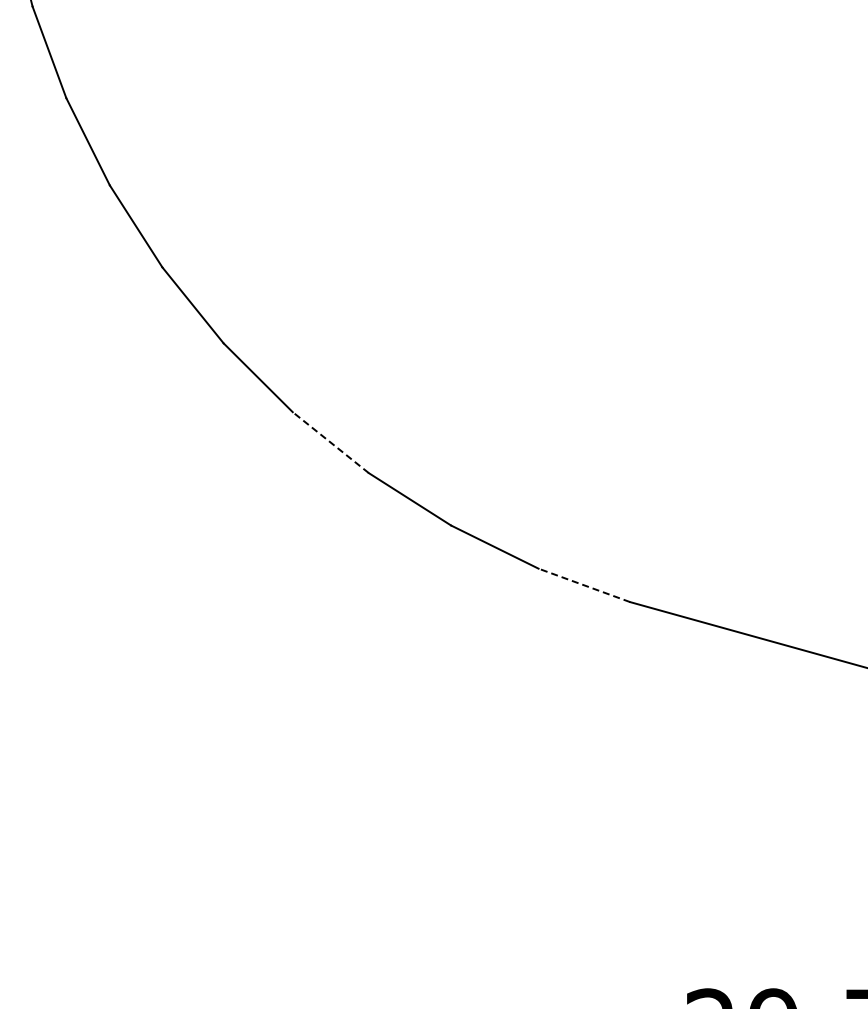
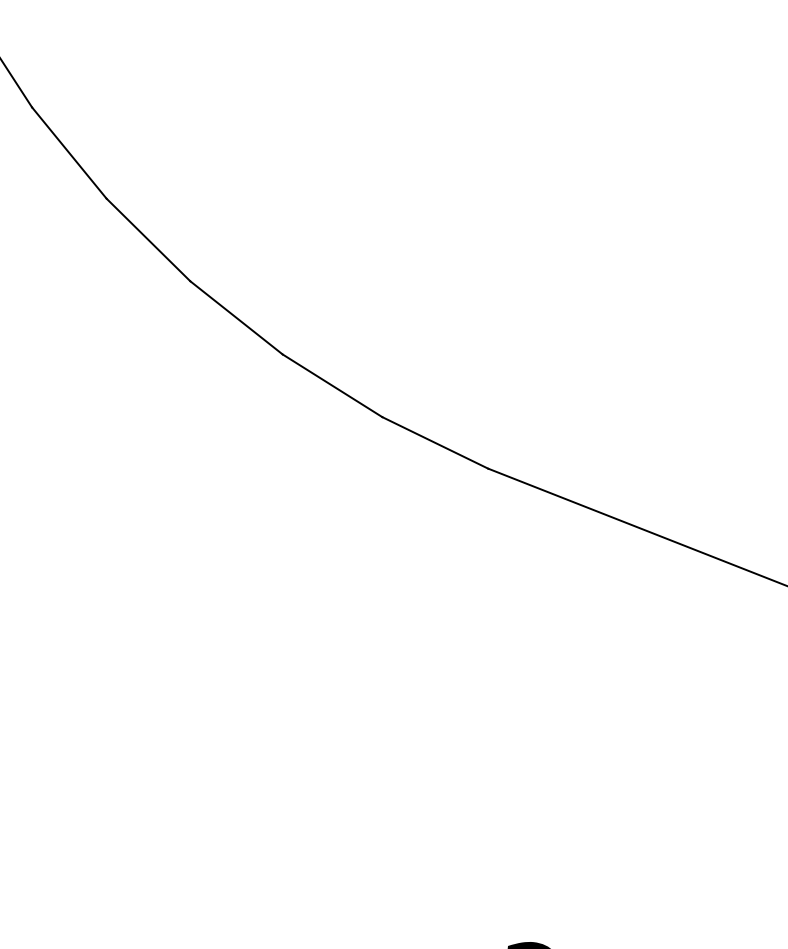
line: (330, 442) -> (148, 239), dashed -> solid
line: (584, 585) -> (435, 443), dashed -> solid

